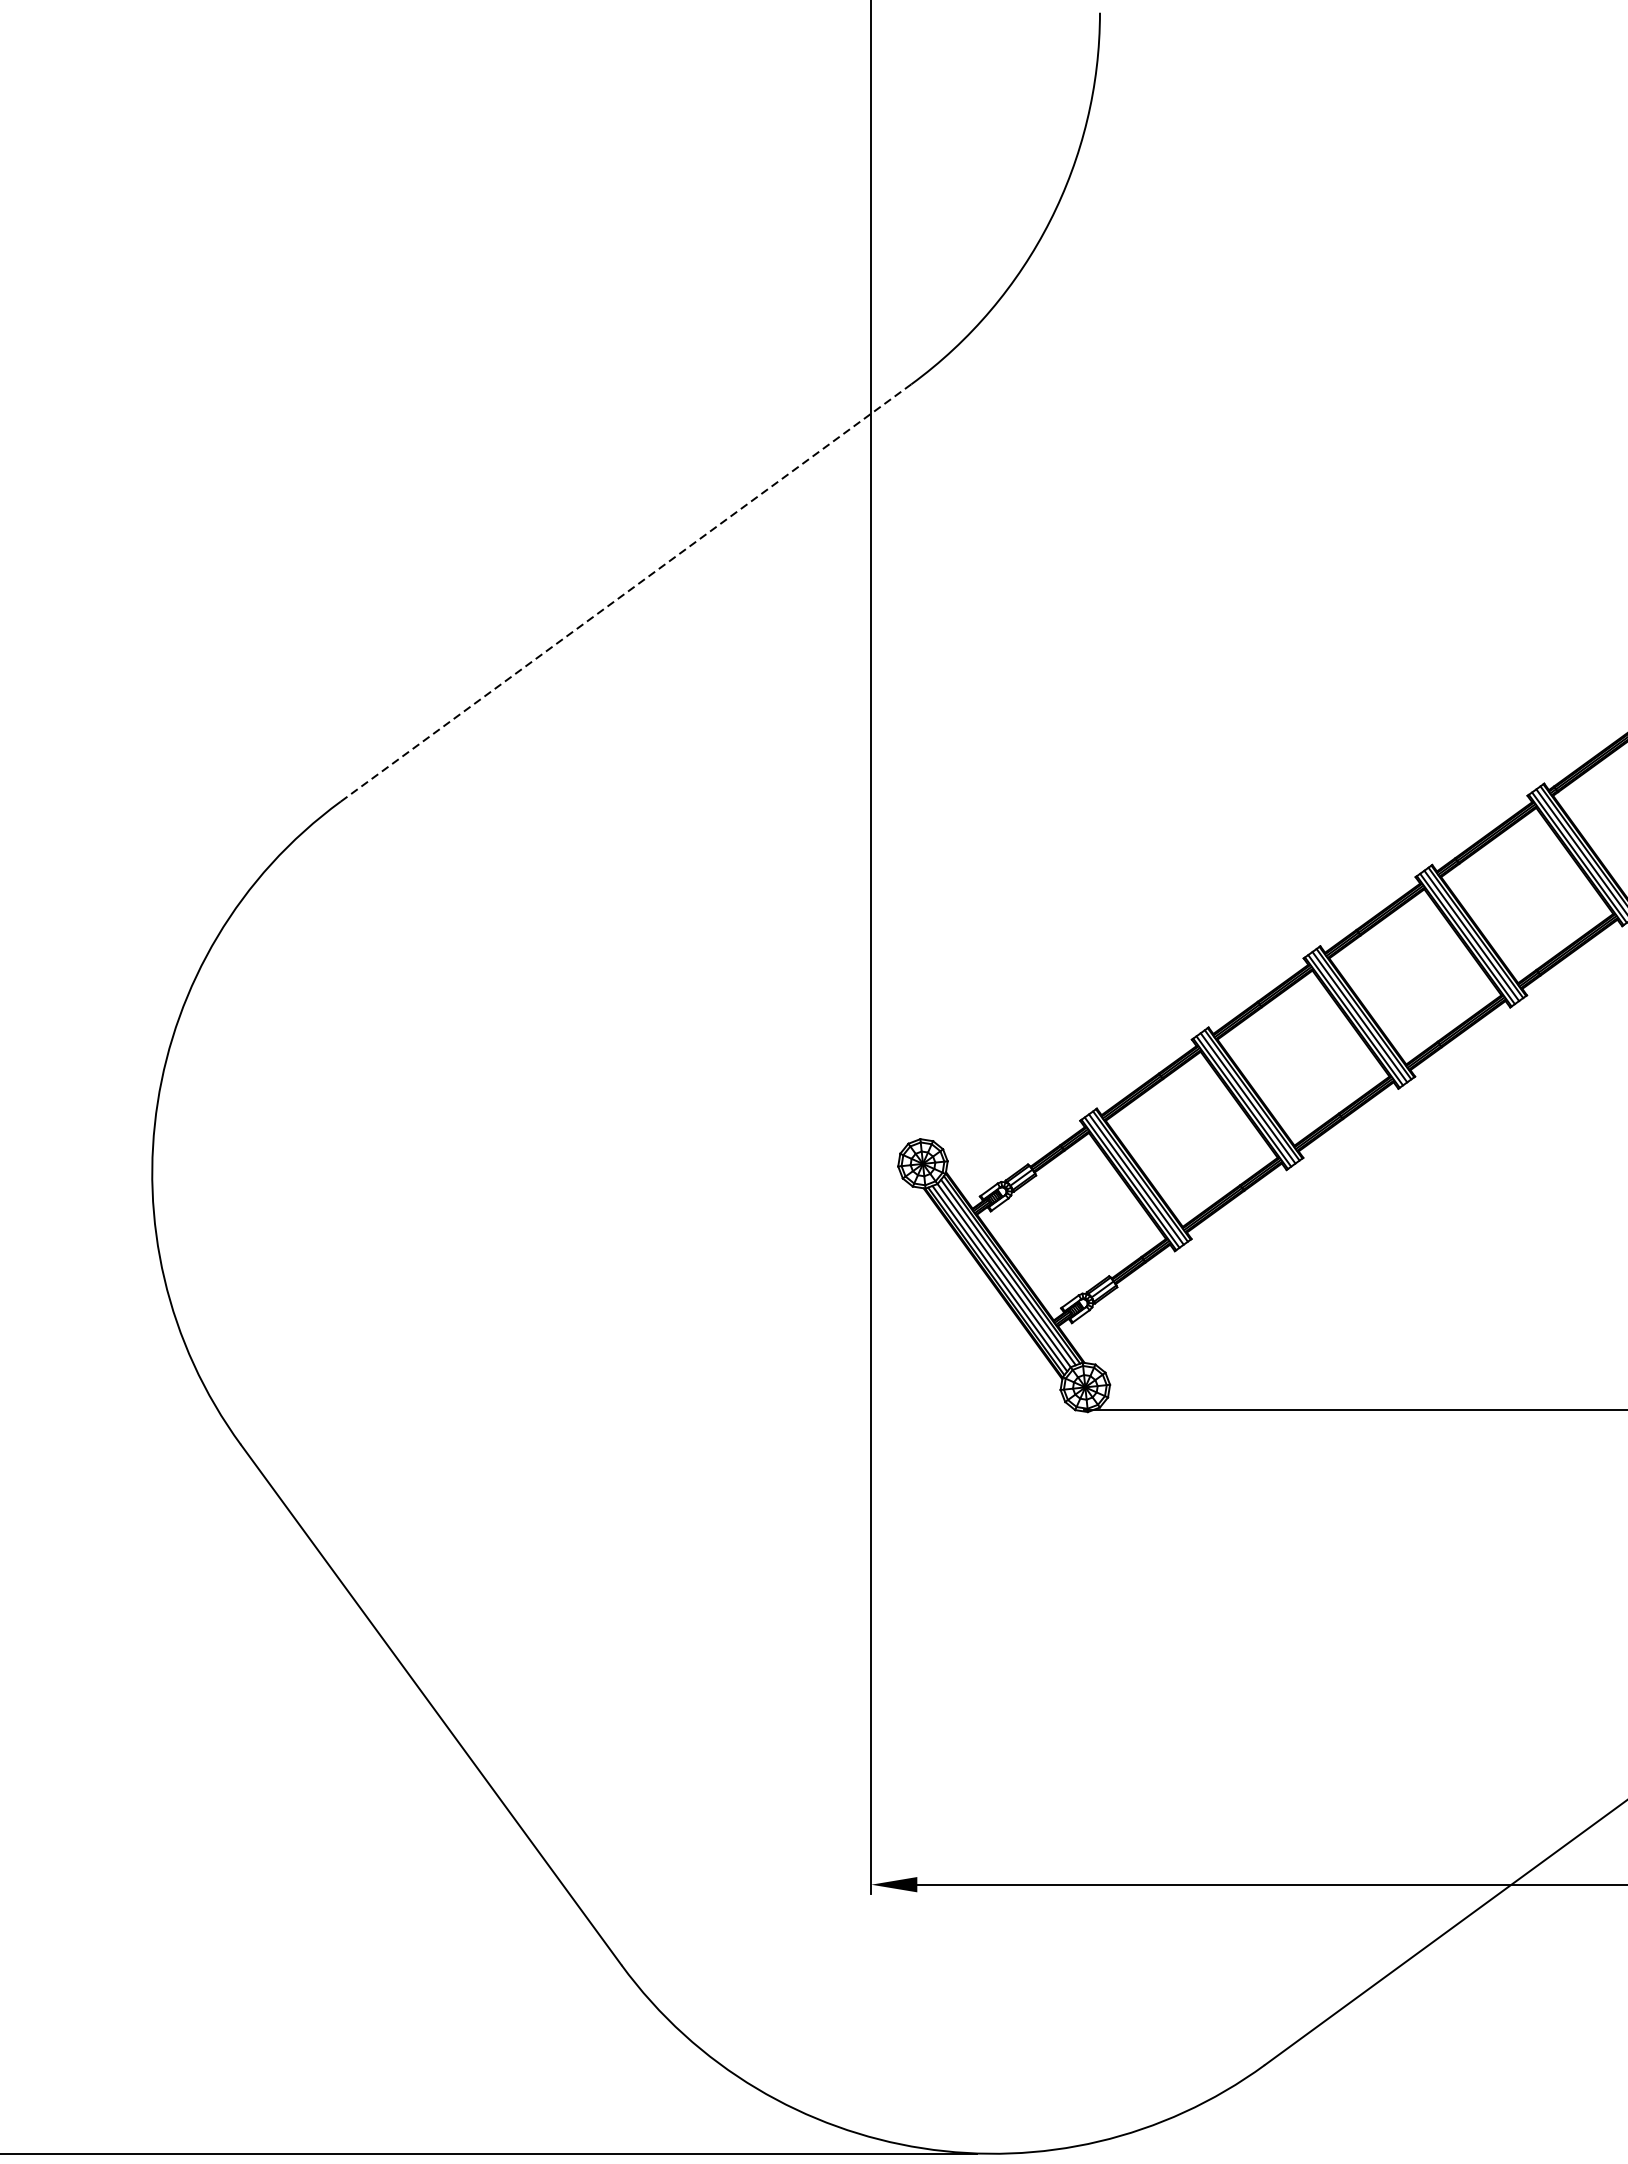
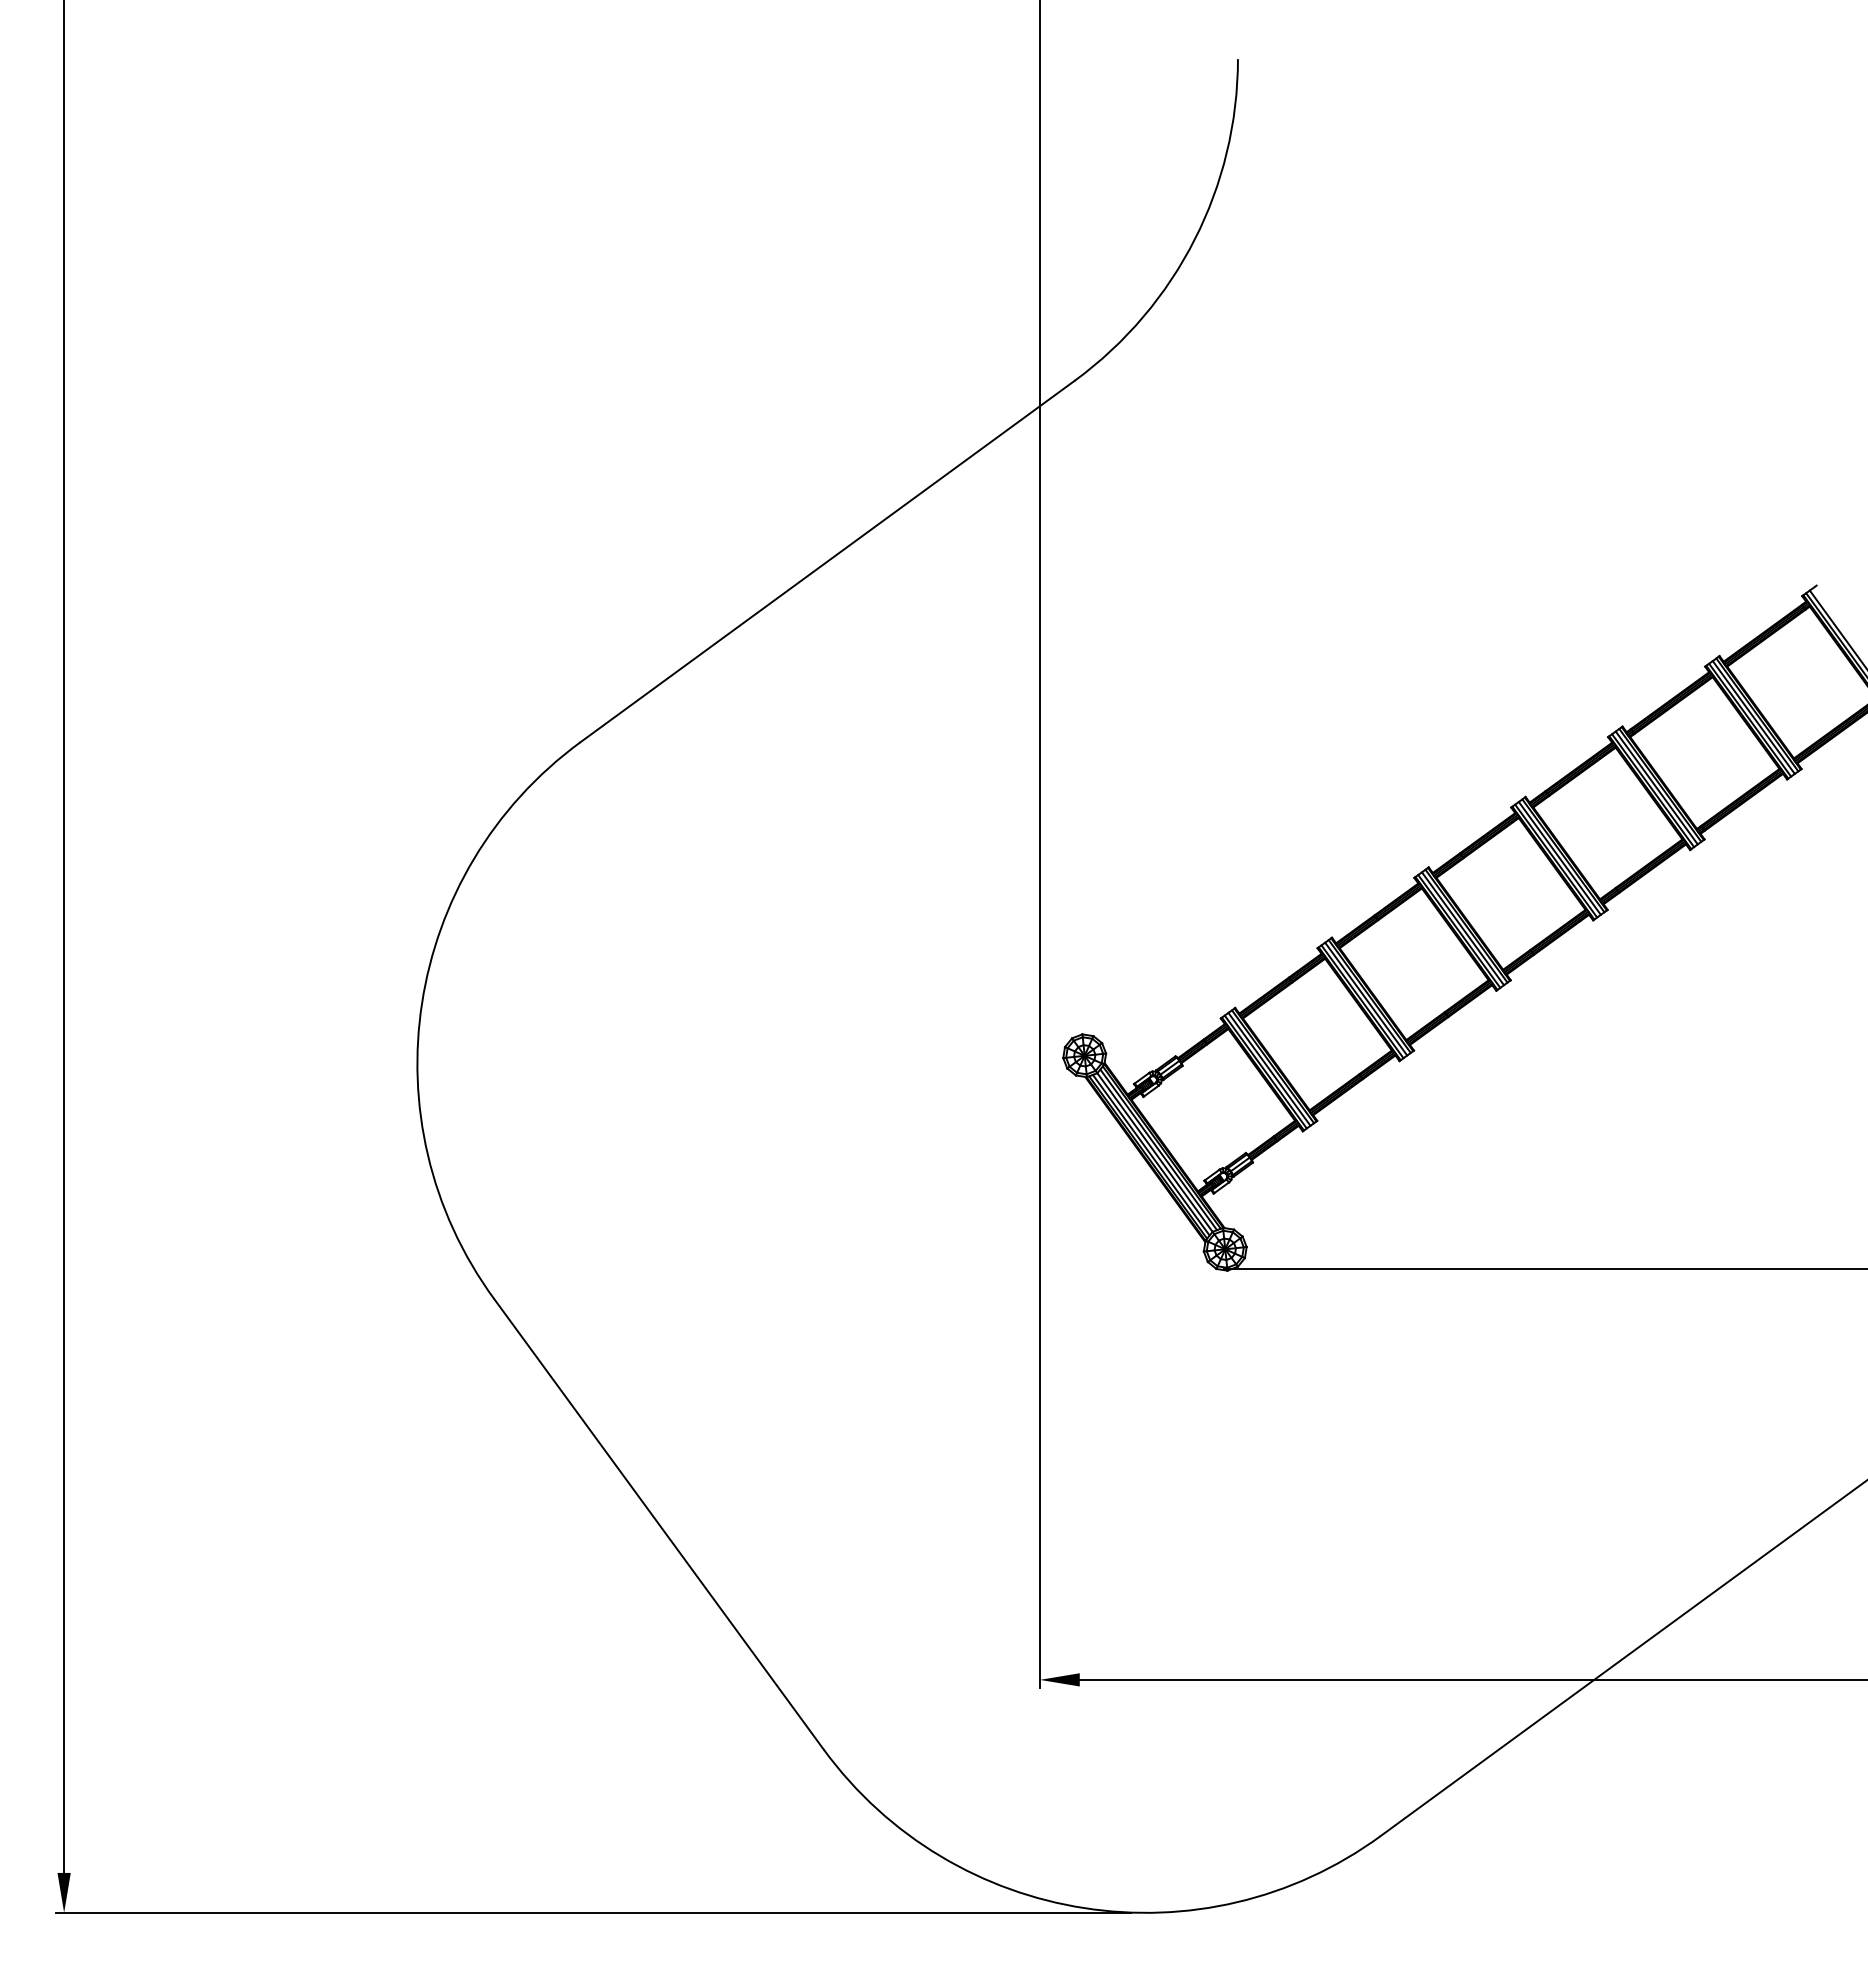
line: (625, 592) -> (827, 561), dashed -> solid

